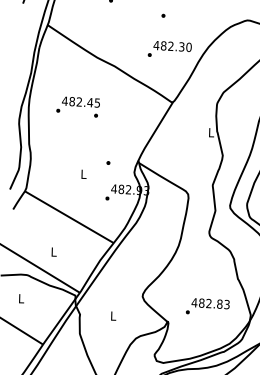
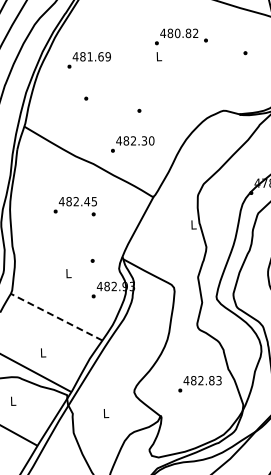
text: (169, 49) -> (132, 144), moved
text: (77, 106) -> (74, 206), moved
line: (69, 217) -> (56, 317), solid -> dashed
text: (207, 307) -> (199, 384), moved

